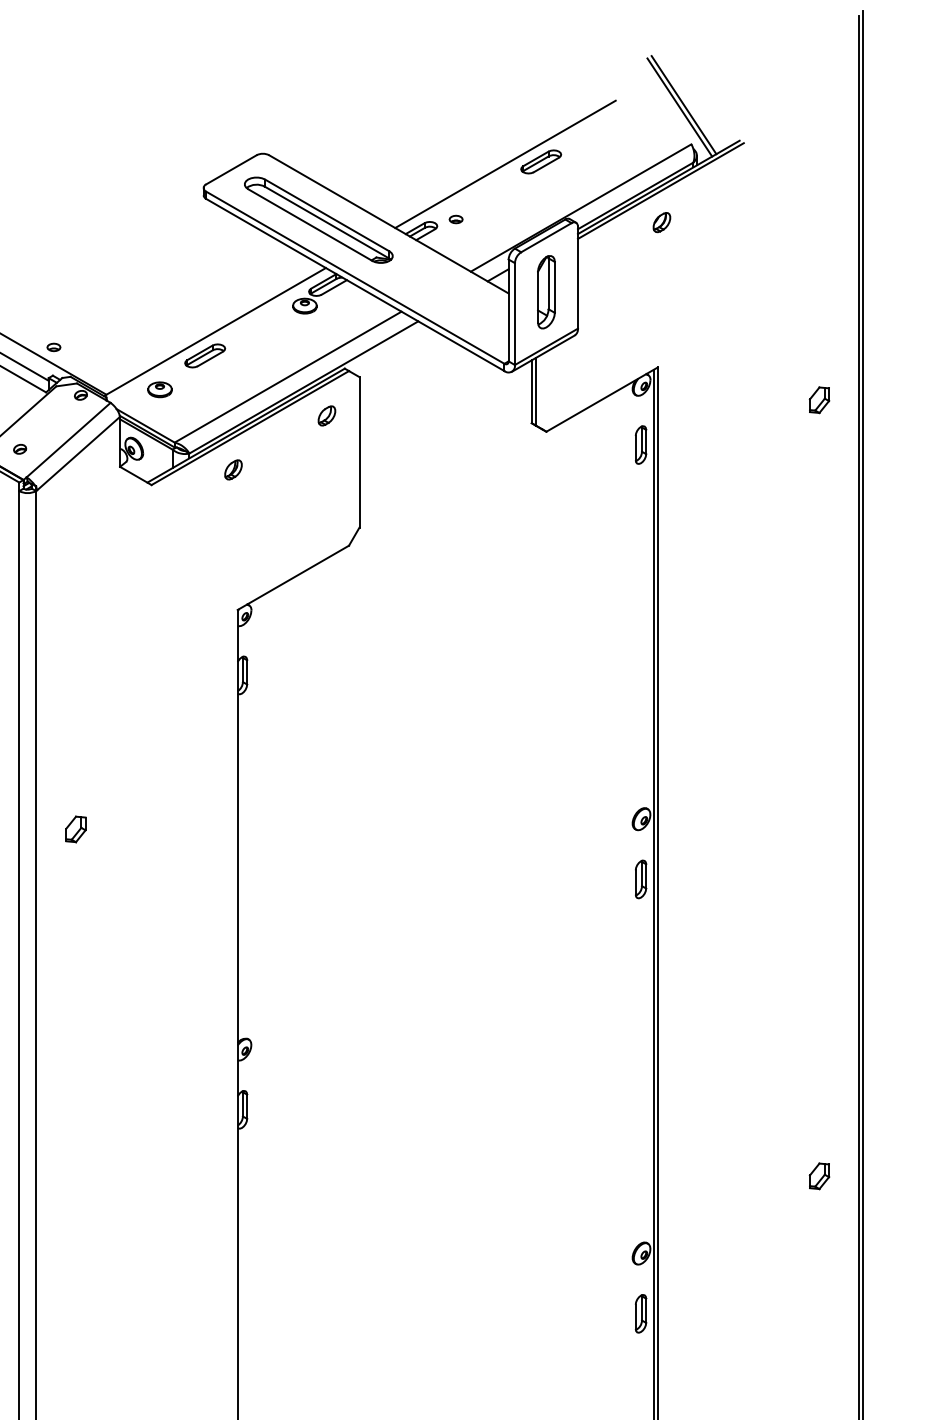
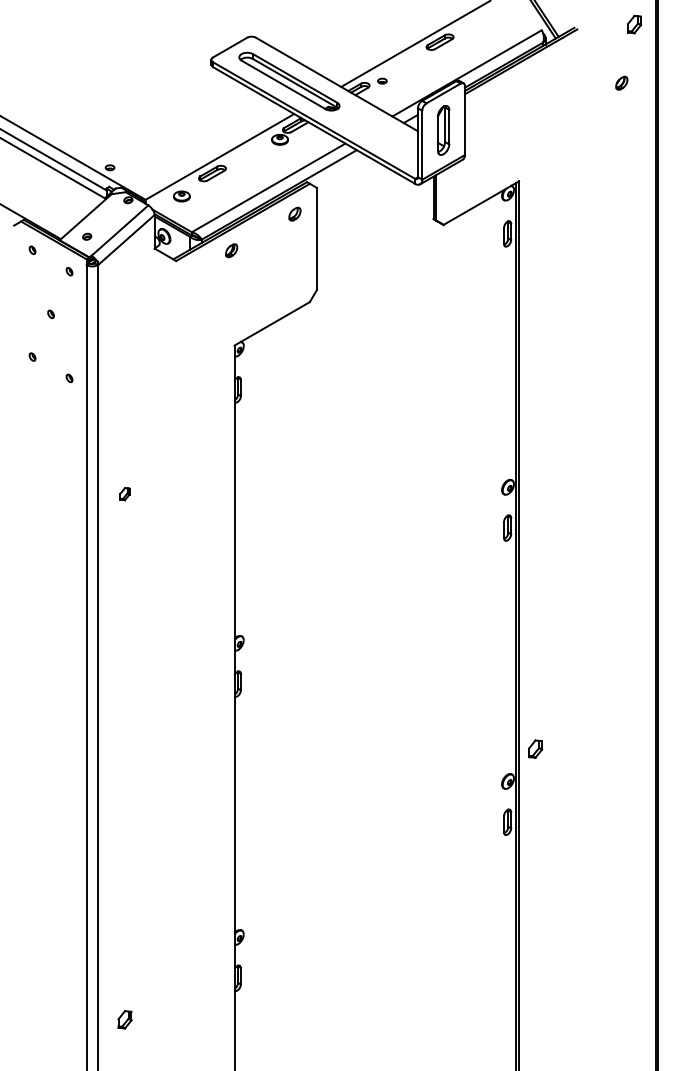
part: (661, 221) -> (621, 82), moved
part: (819, 400) -> (634, 24), moved
part: (75, 828) -> (124, 493), size x0.7
part: (819, 1175) -> (535, 748), moved

